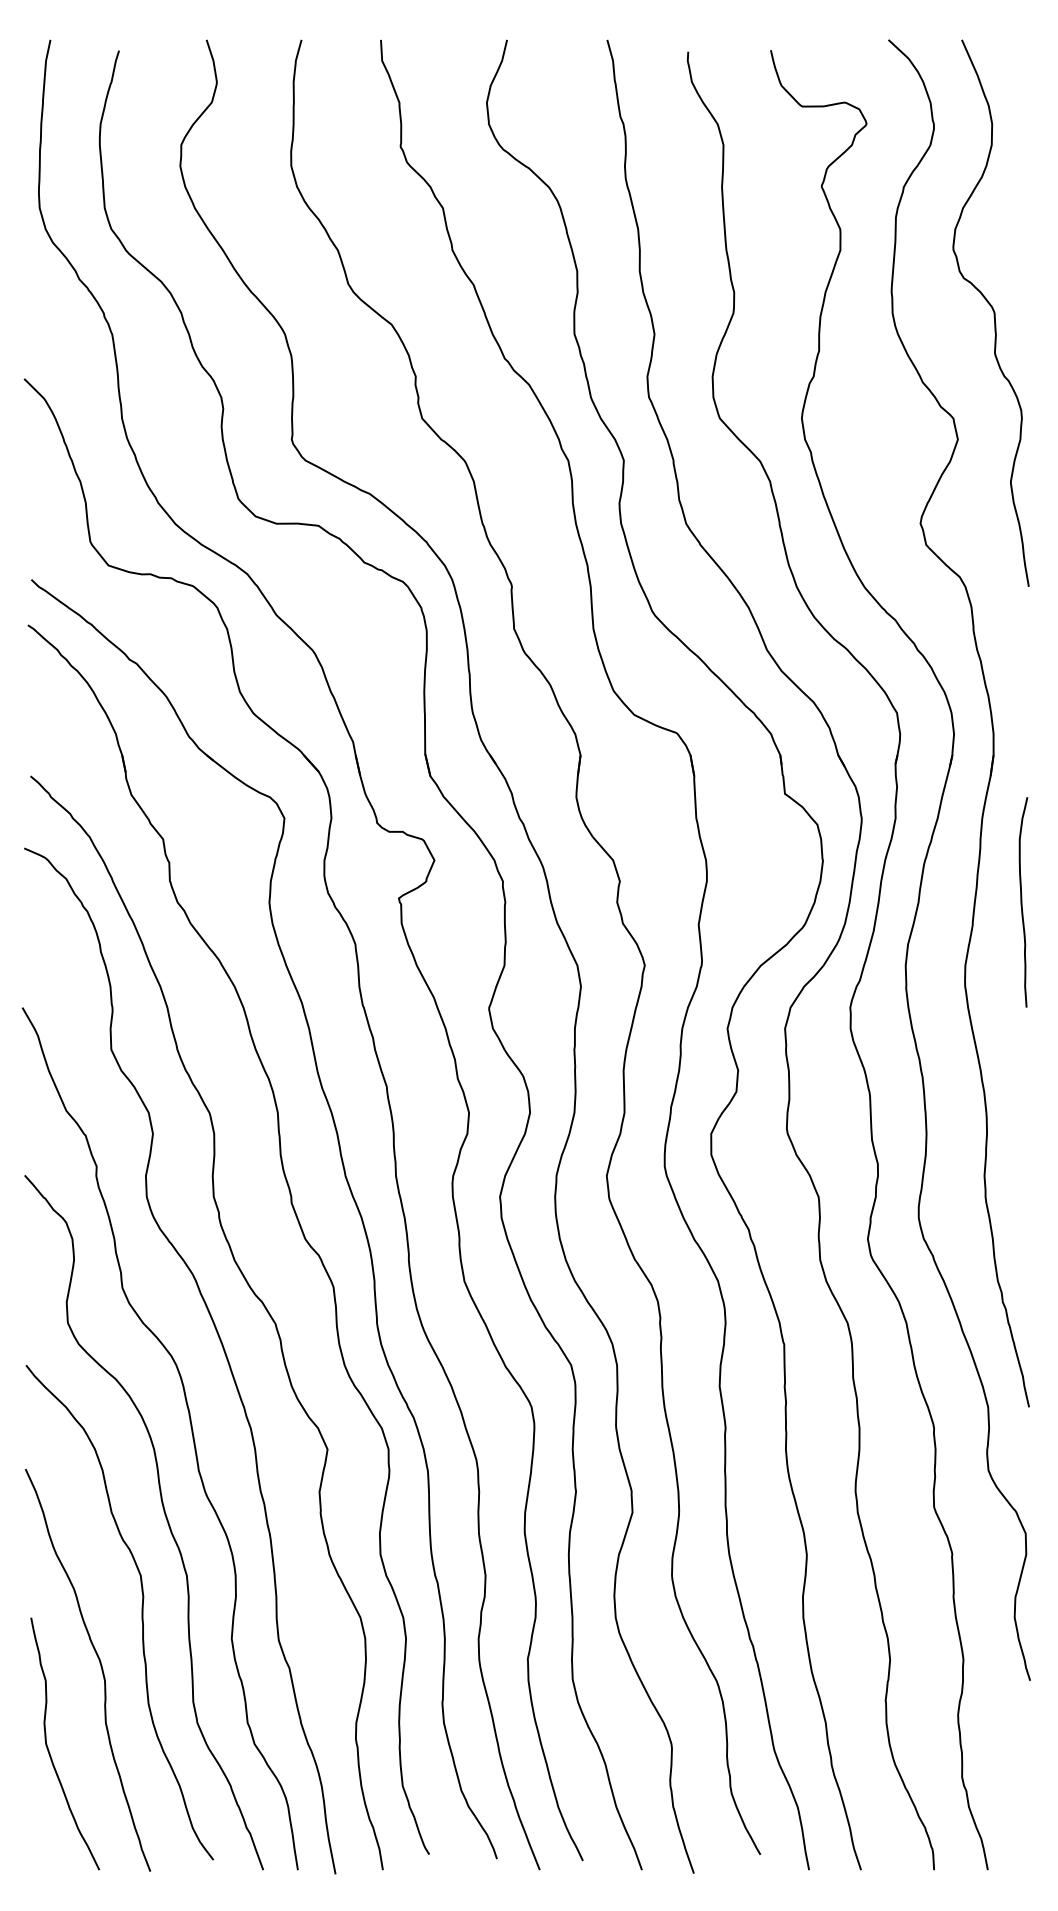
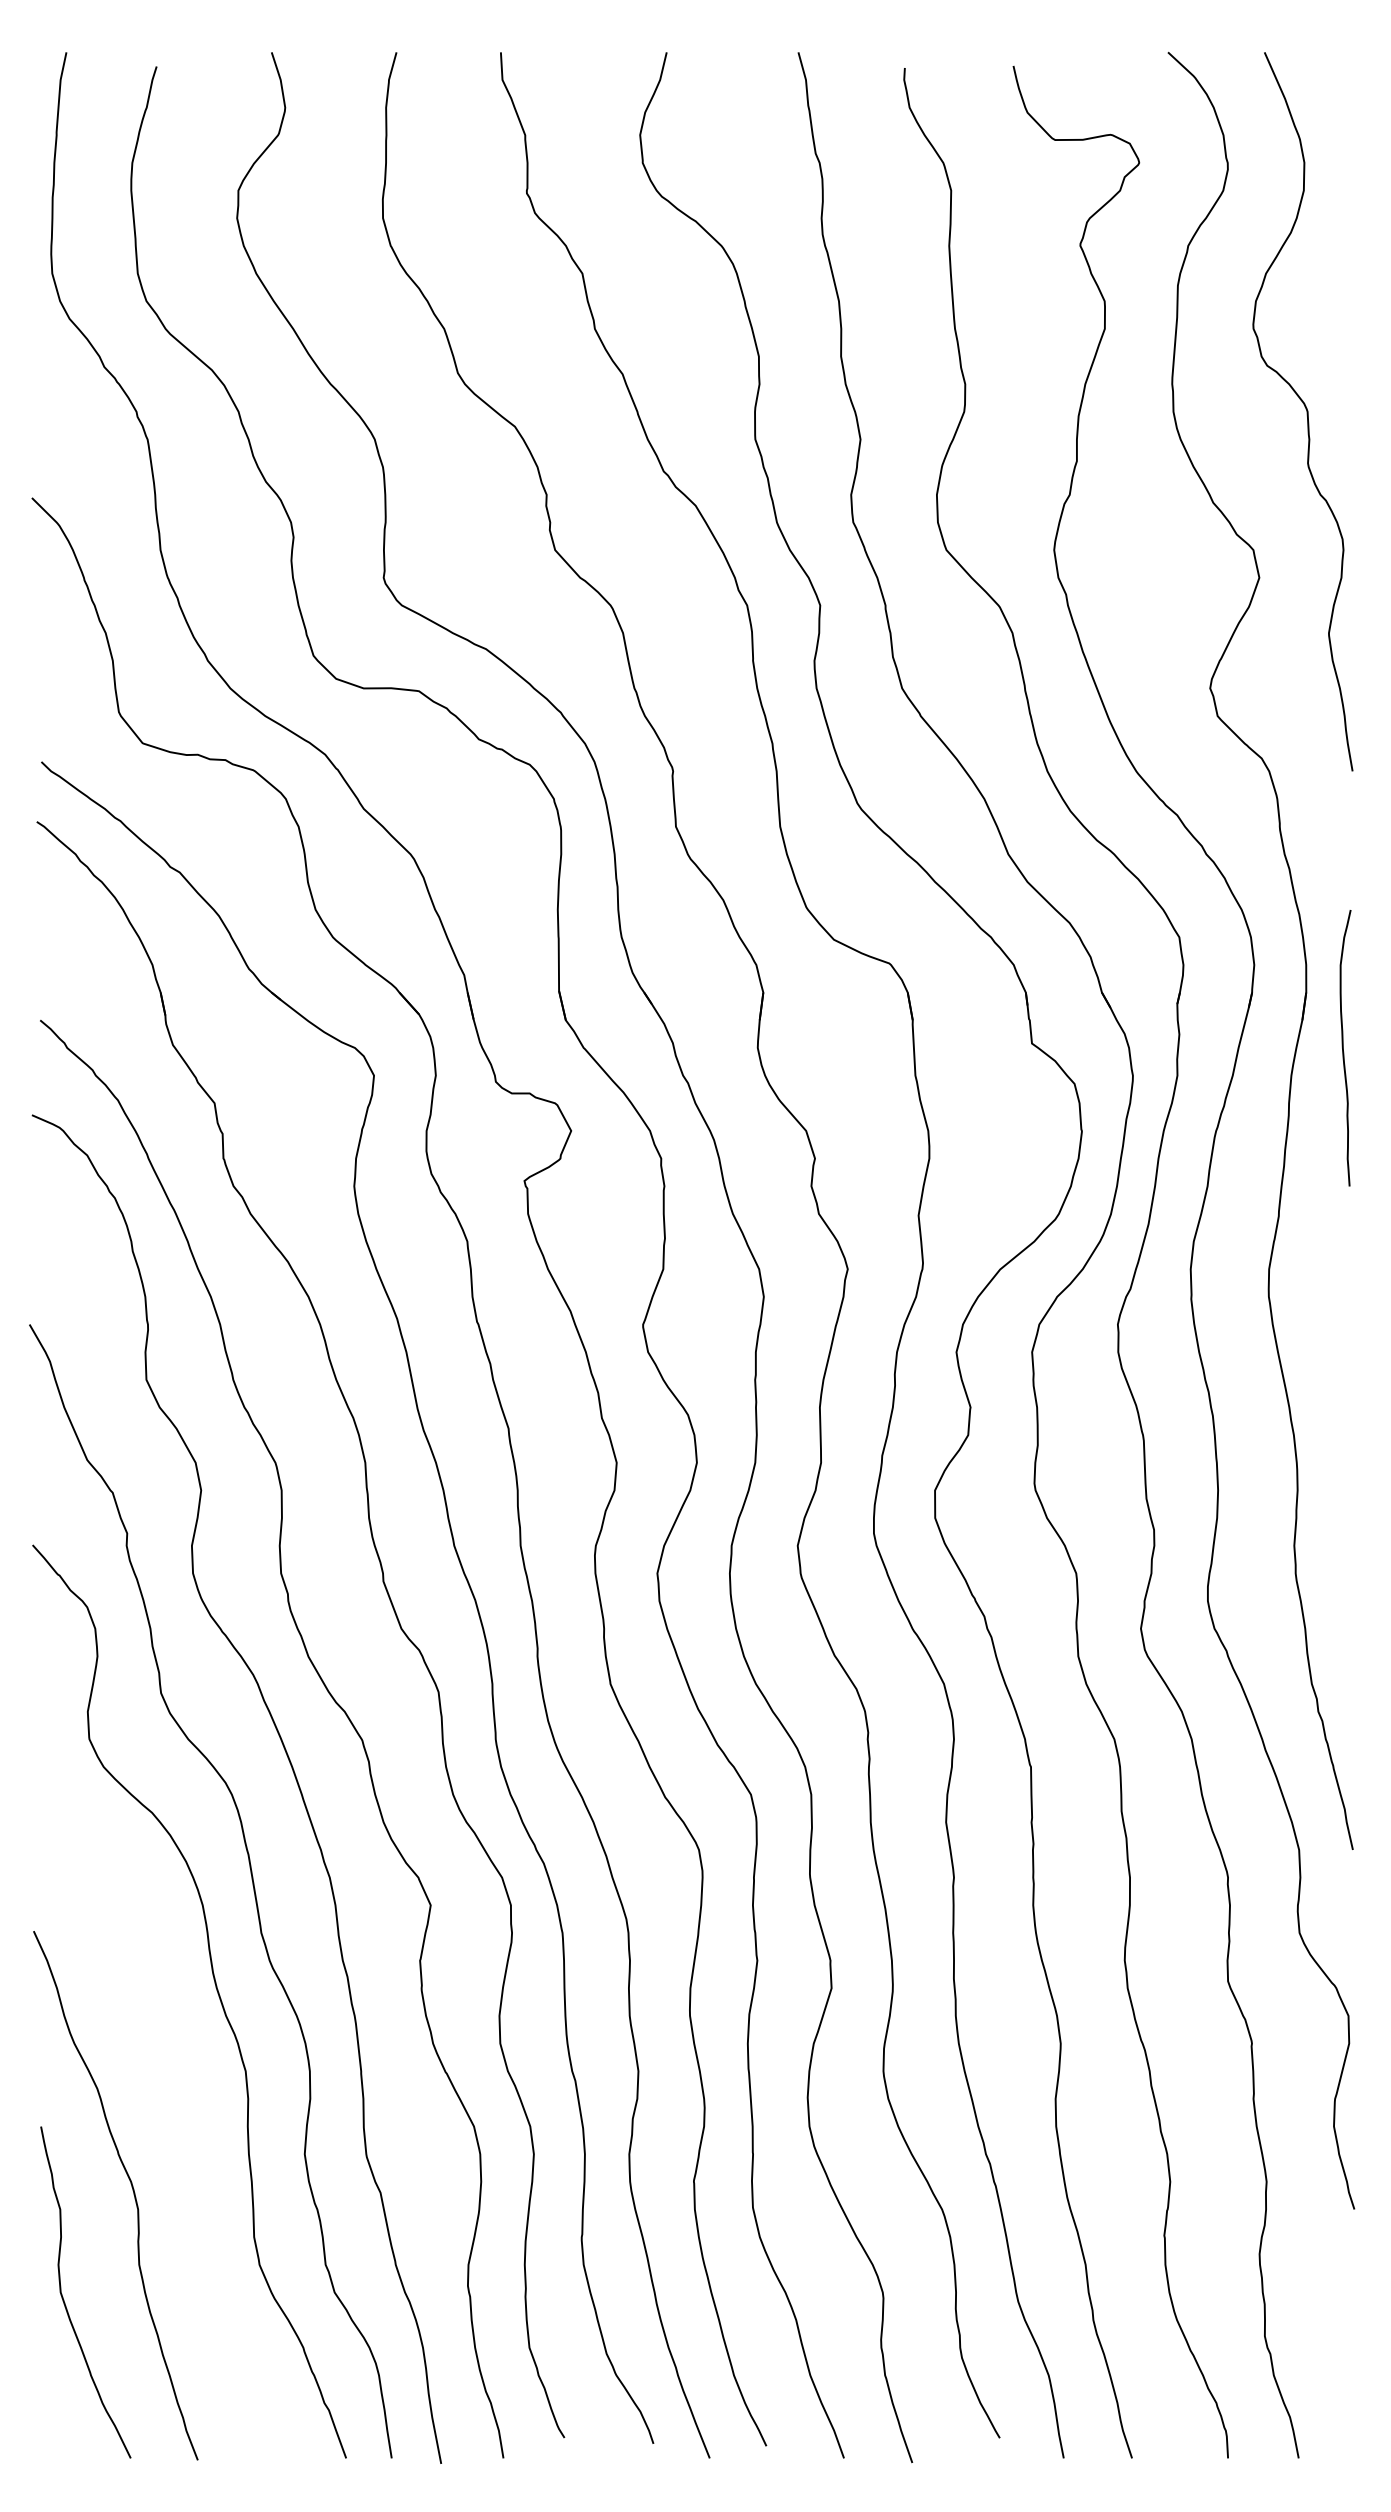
curve: (1021, 902) -> (1343, 1048), moved
curve: (141, 1612) -> (186, 2119), removed

